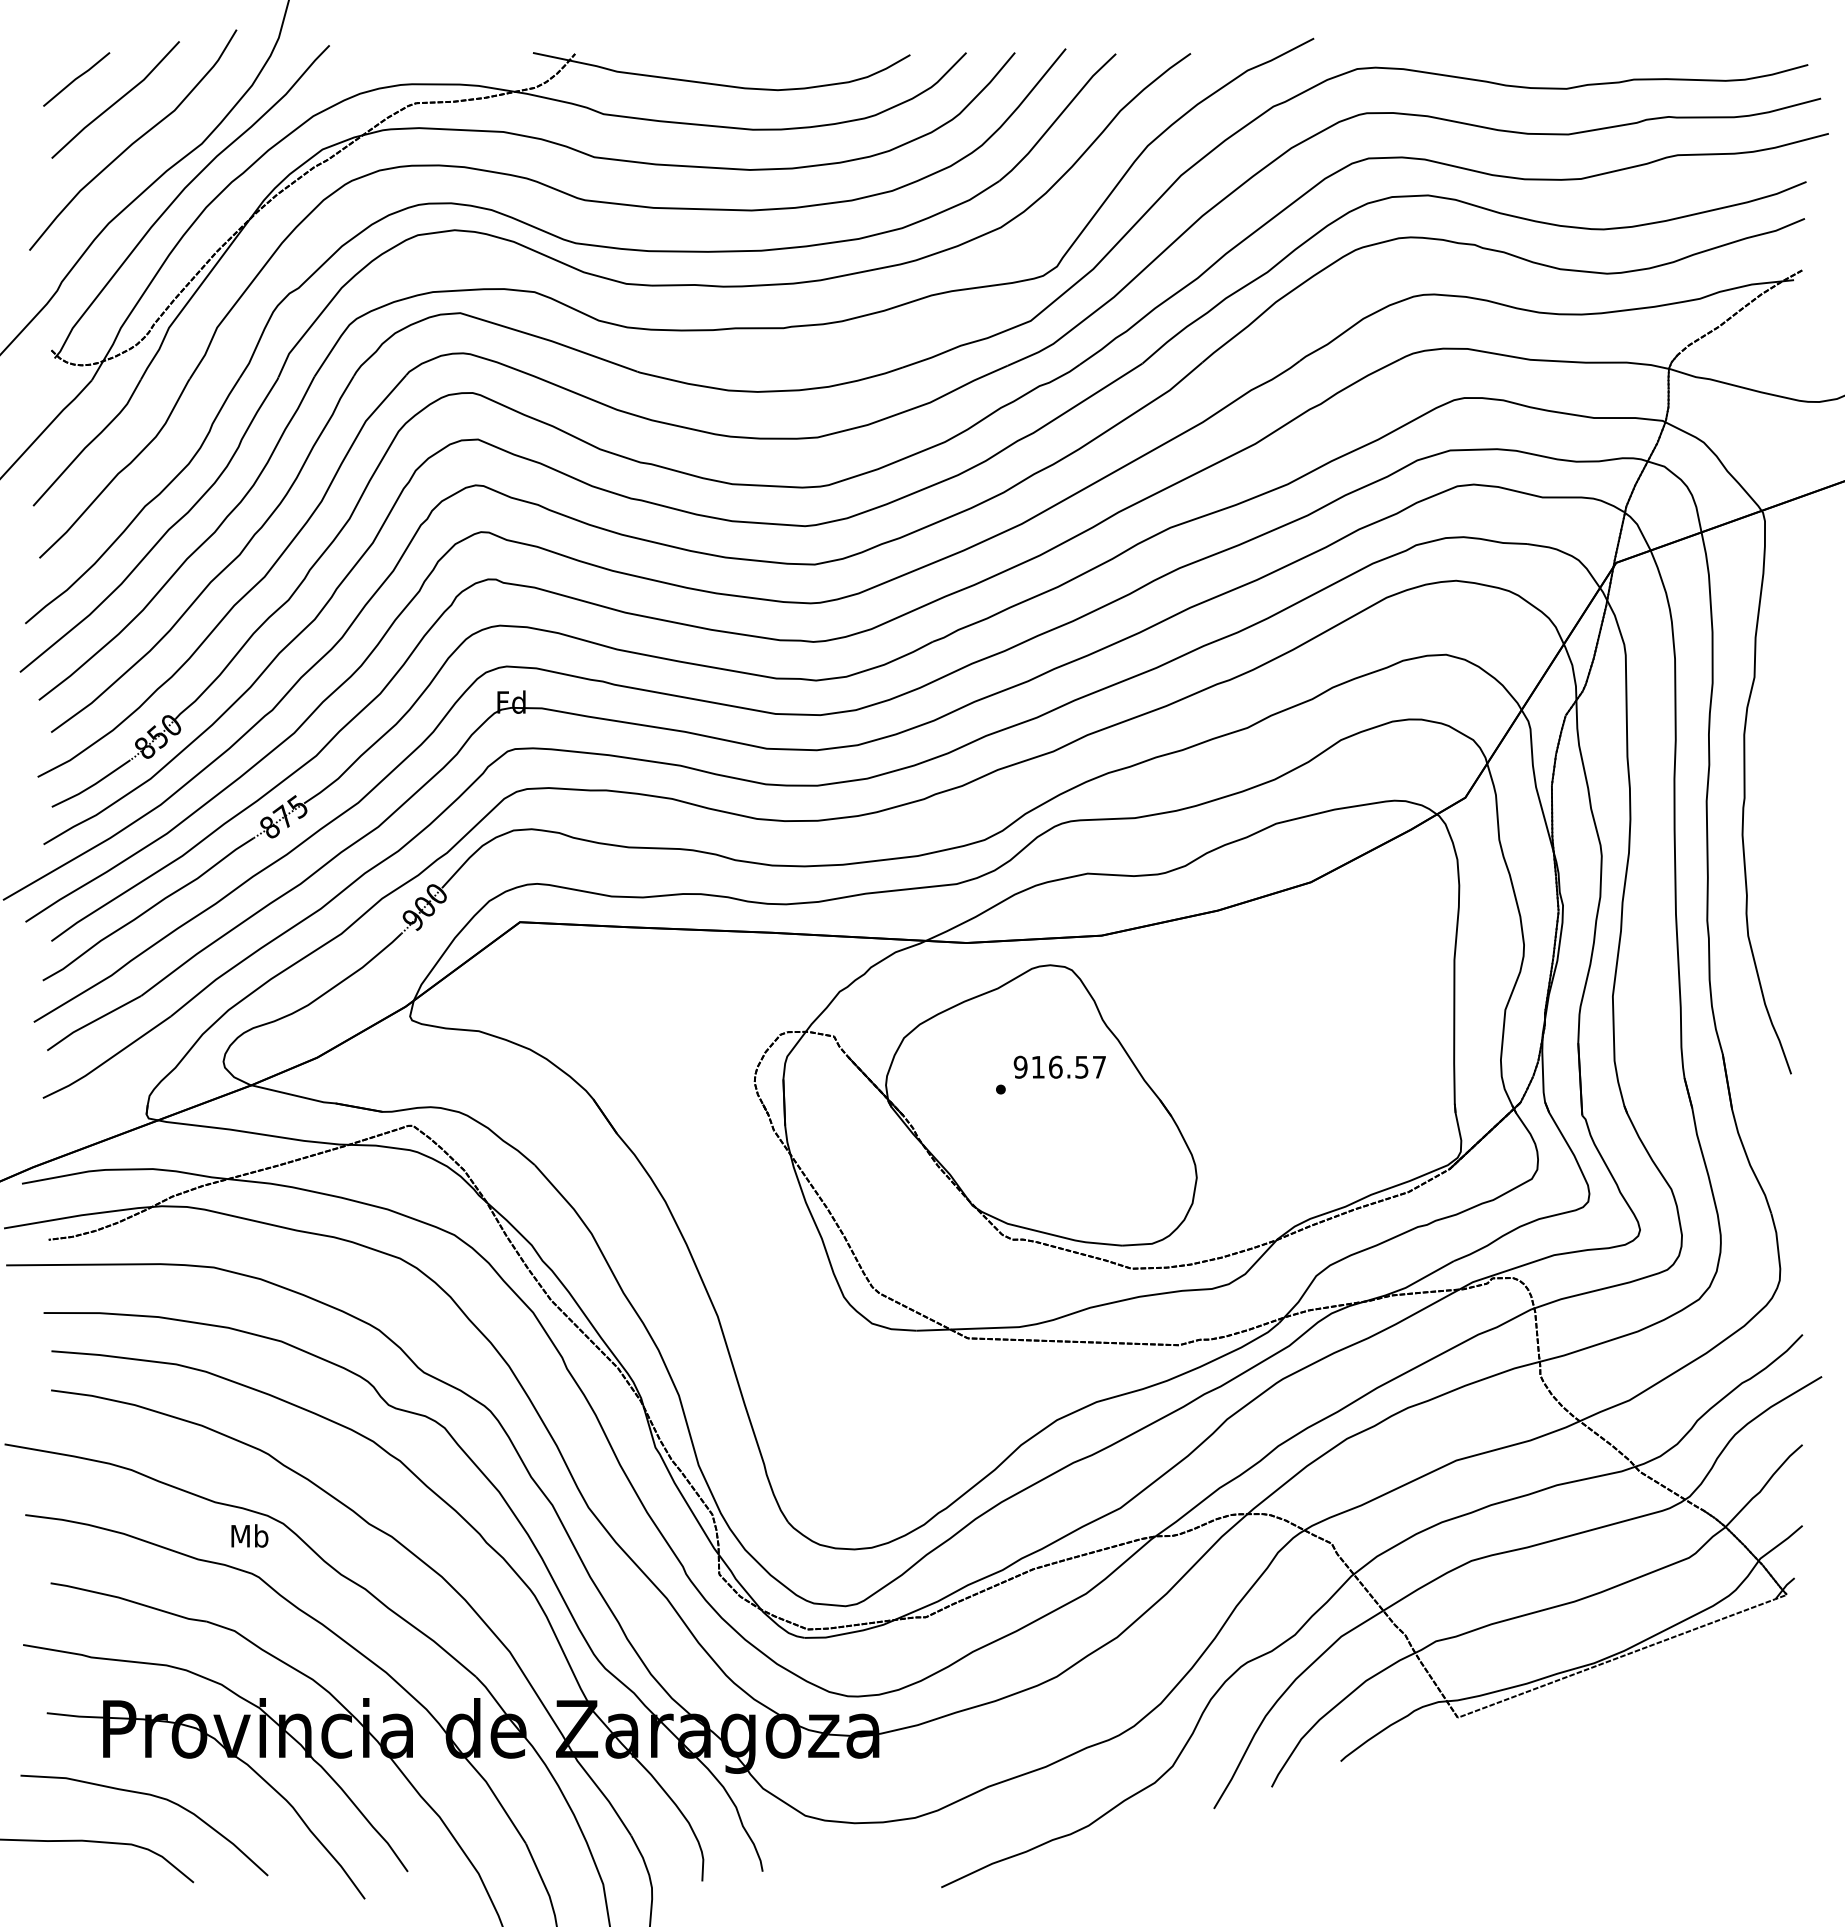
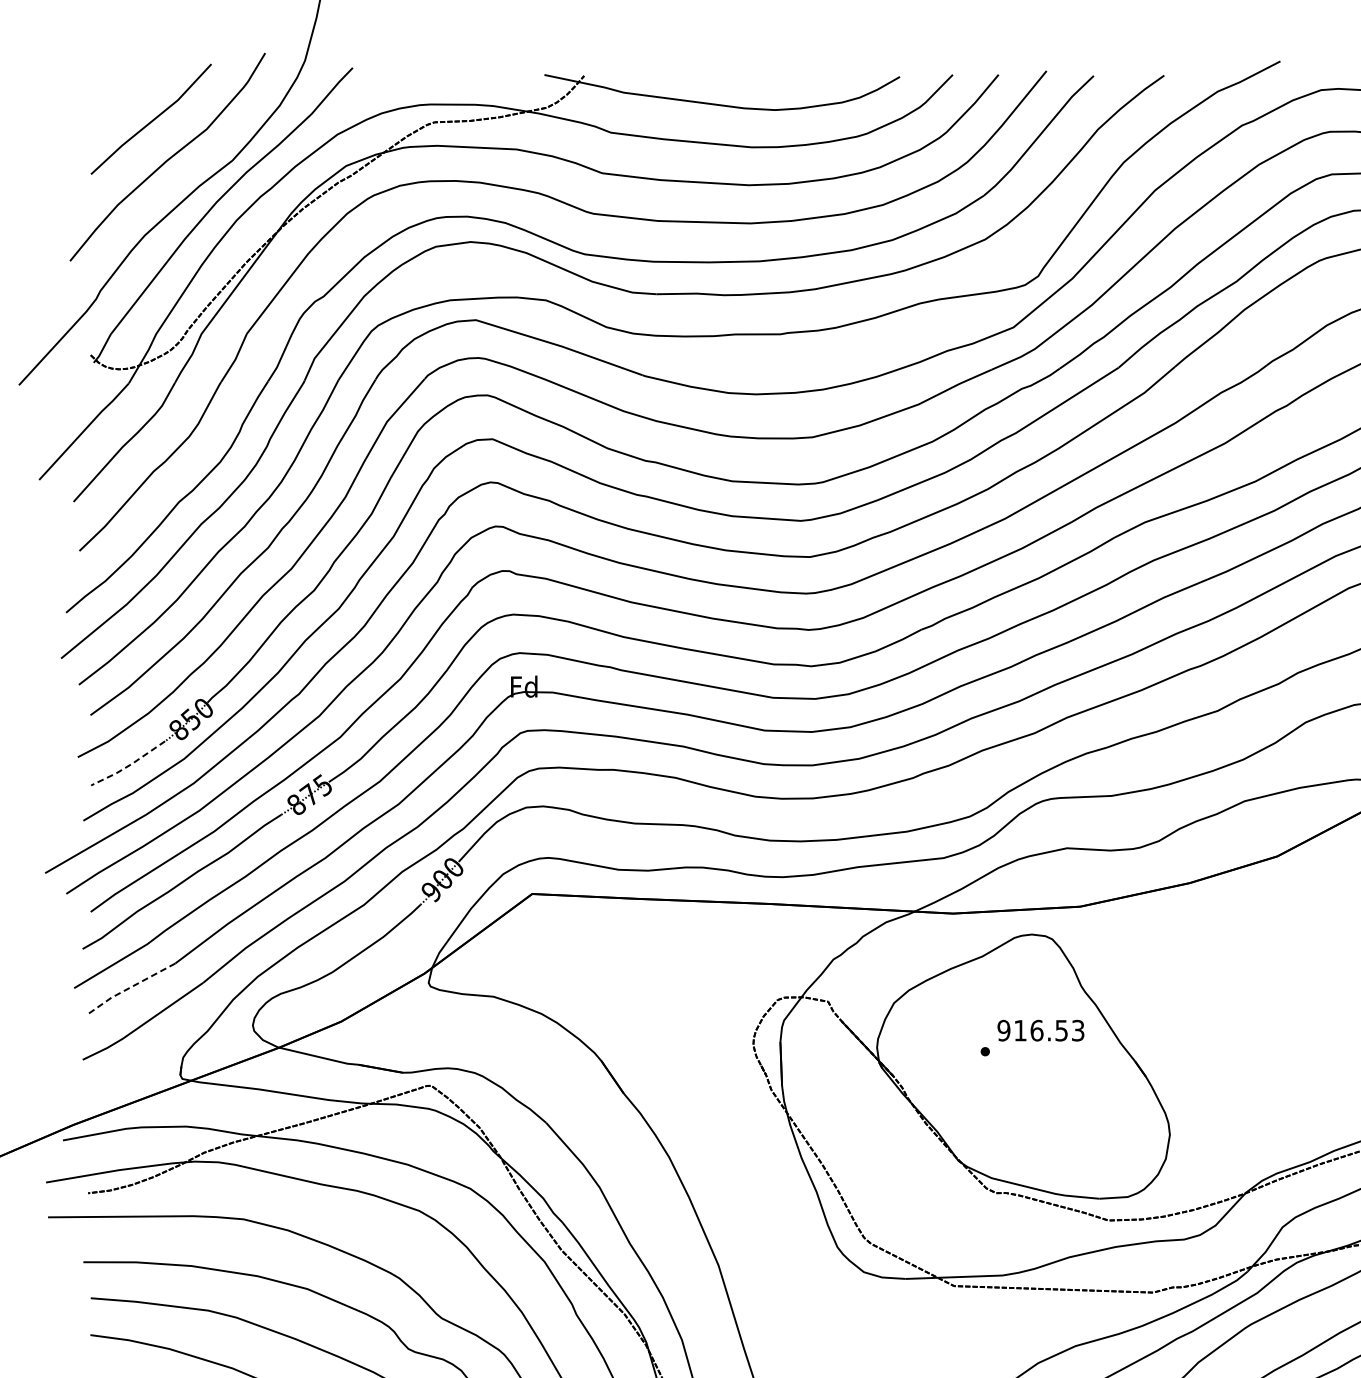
line: (76, 79) -> (114, 100), removed
line: (92, 785) -> (129, 765), solid -> dashed
line: (92, 1022) -> (129, 988), solid -> dashed
text: (1098, 1066) -> (1077, 1029), 916.57 -> 916.53

